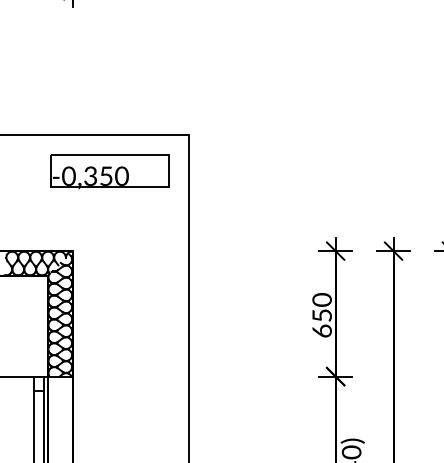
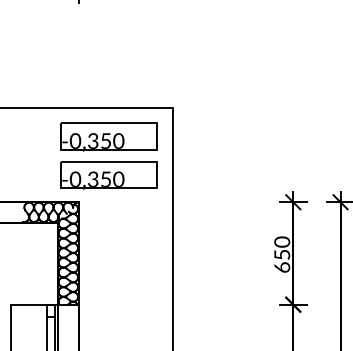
part: (109, 218) -> (108, 175), added

